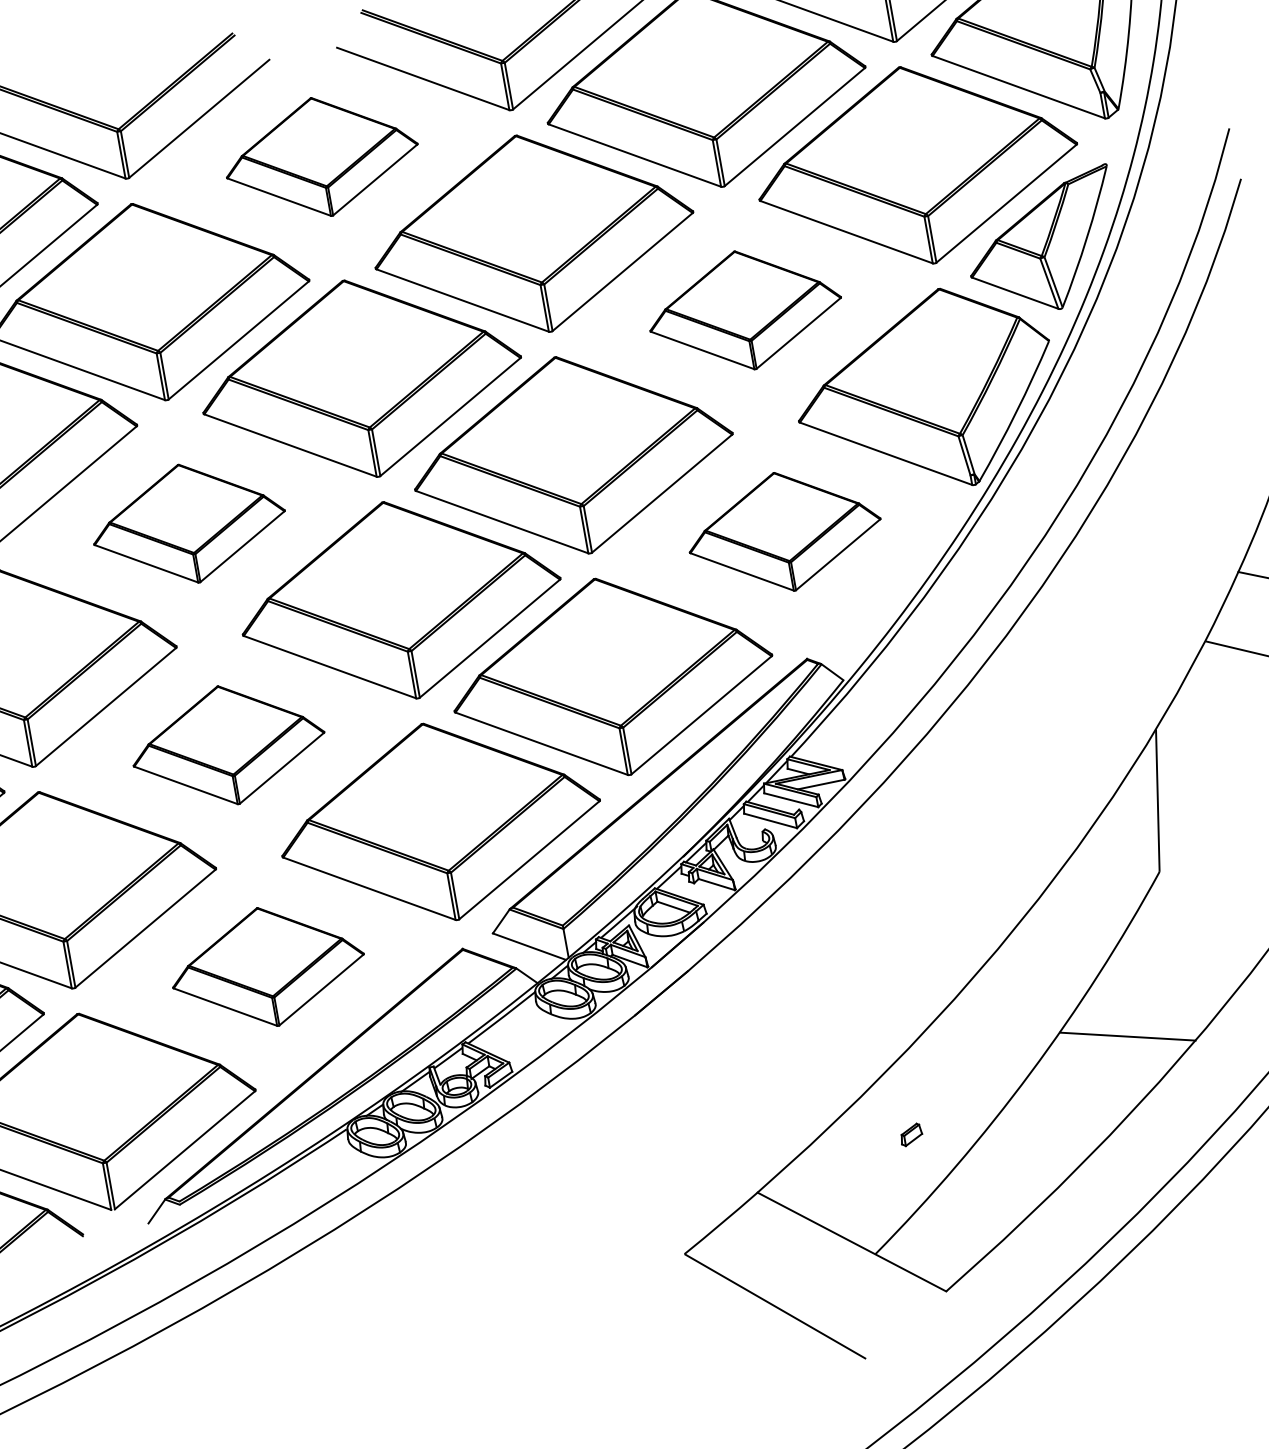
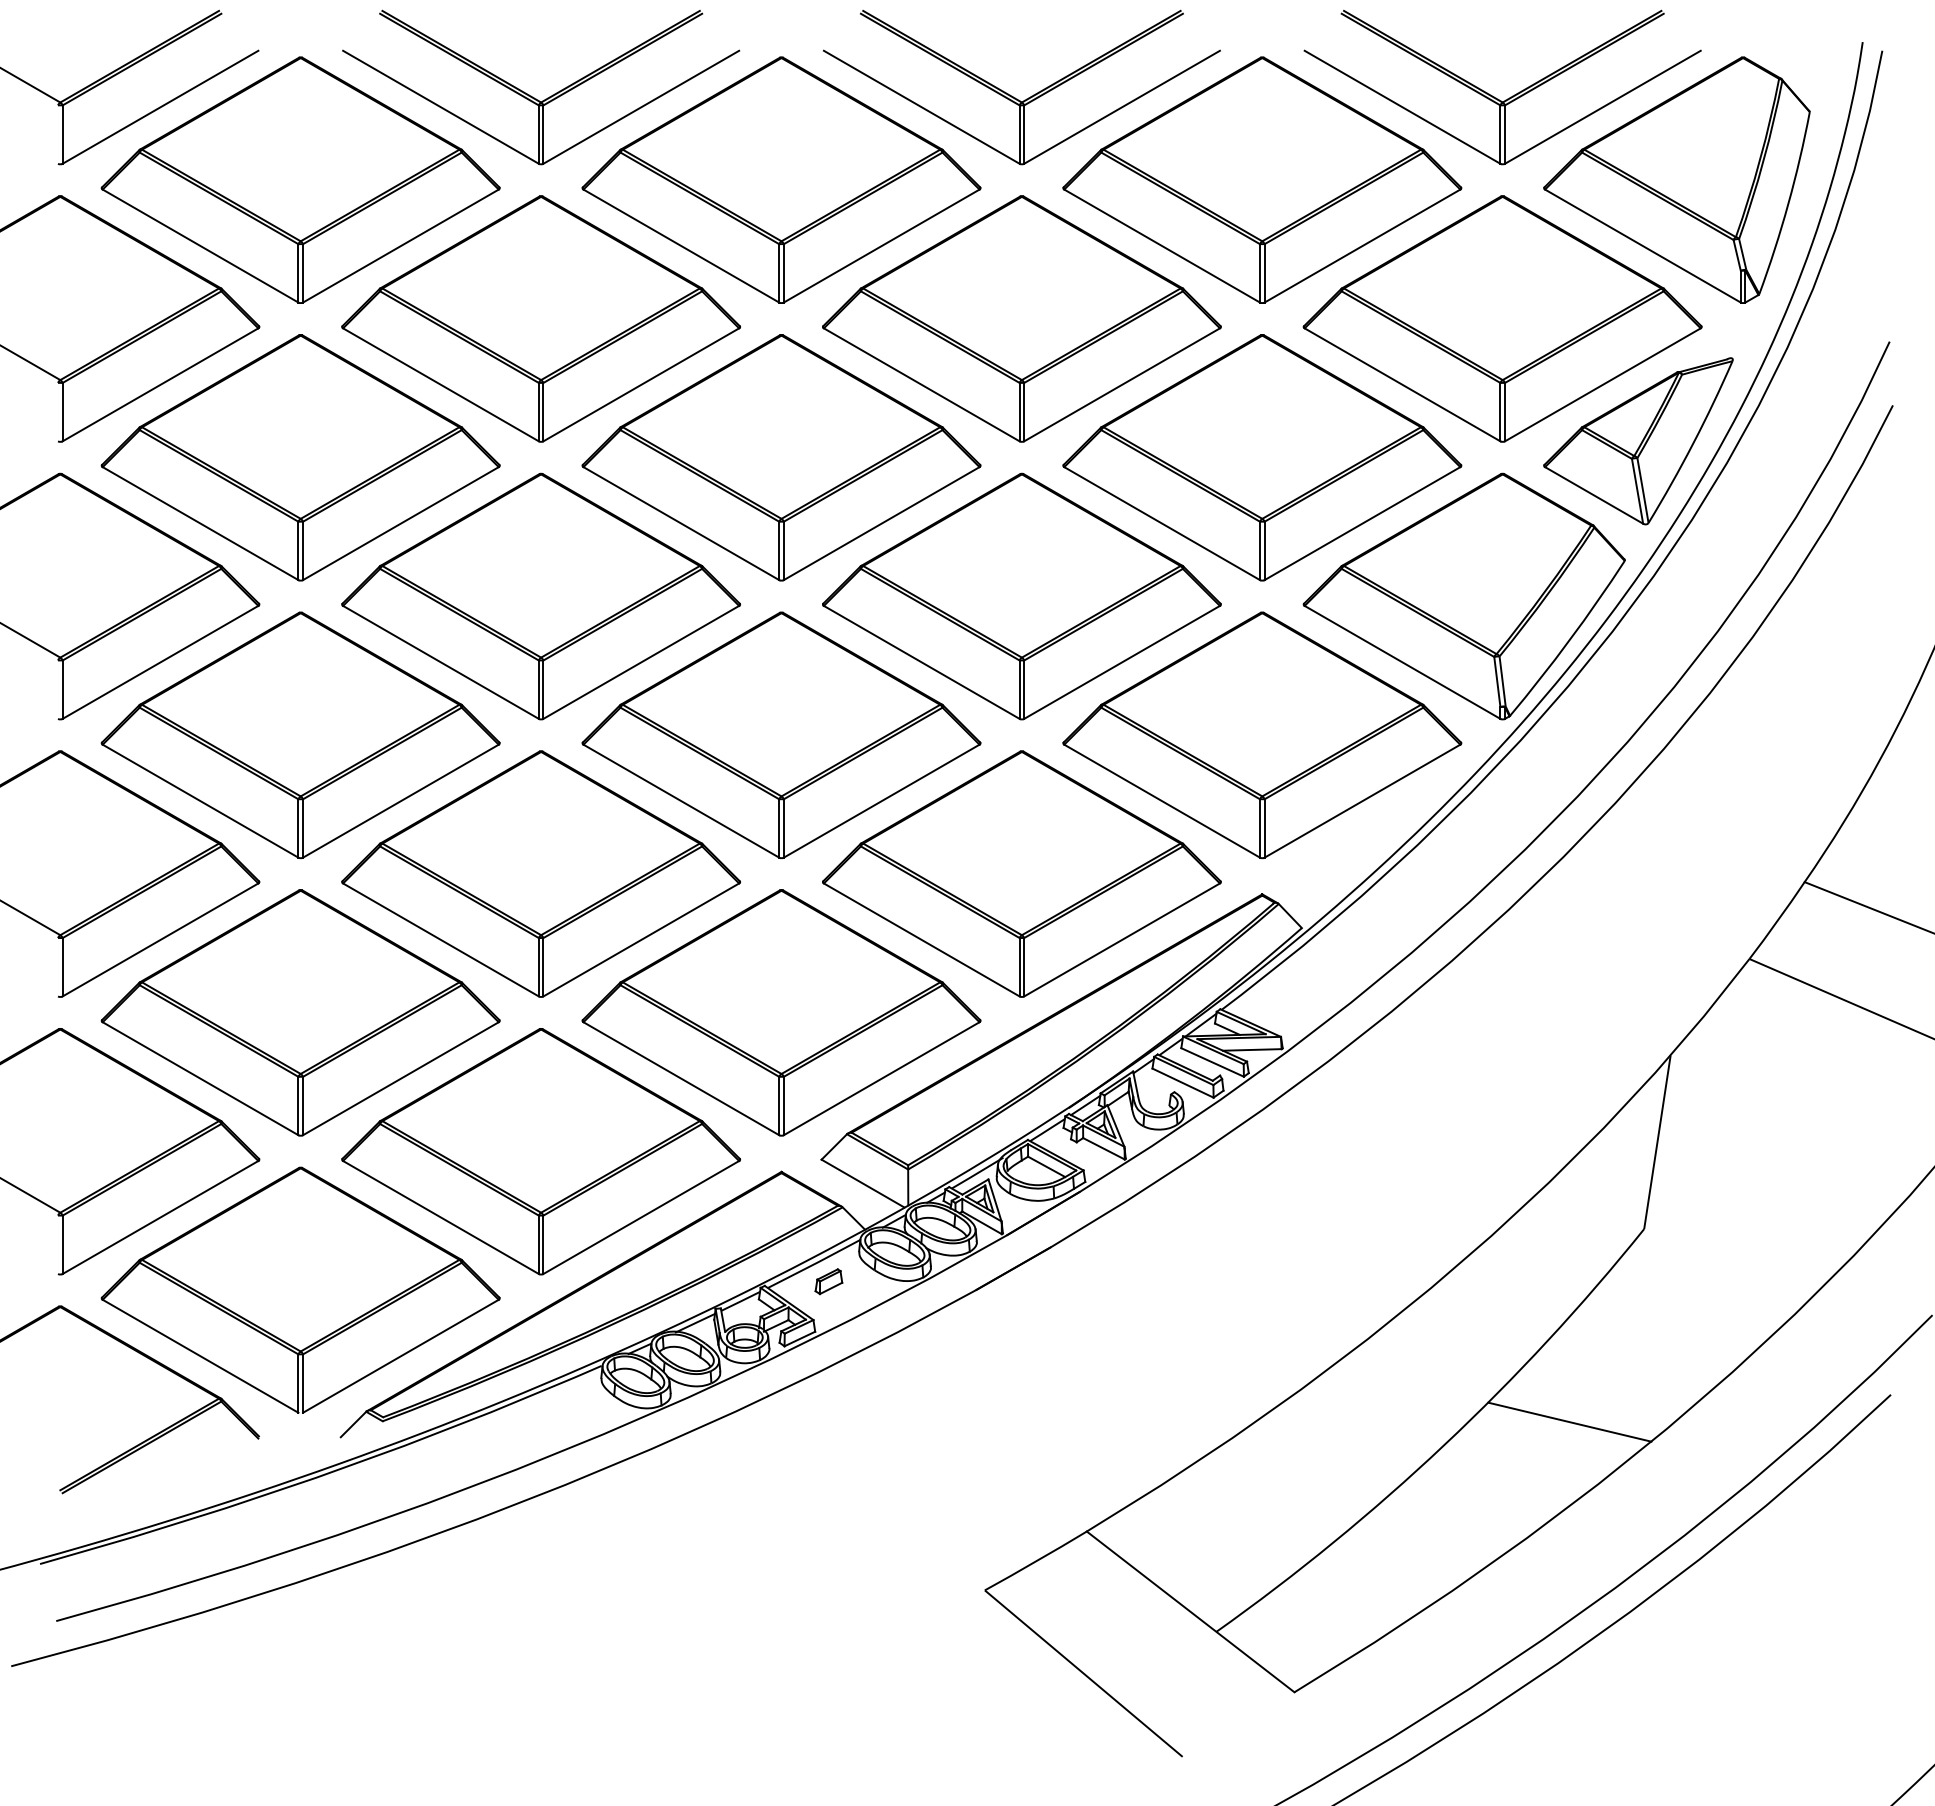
part: (321, 156) -> (781, 179), size x1.67
part: (745, 310) -> (1262, 457), size x1.67
part: (188, 523) -> (540, 596), size x1.67
part: (784, 531) -> (1262, 734), size x1.67
part: (227, 744) -> (540, 873), size x1.67
part: (267, 966) -> (540, 1151), size x1.67
part: (910, 1134) -> (828, 1281), moved

